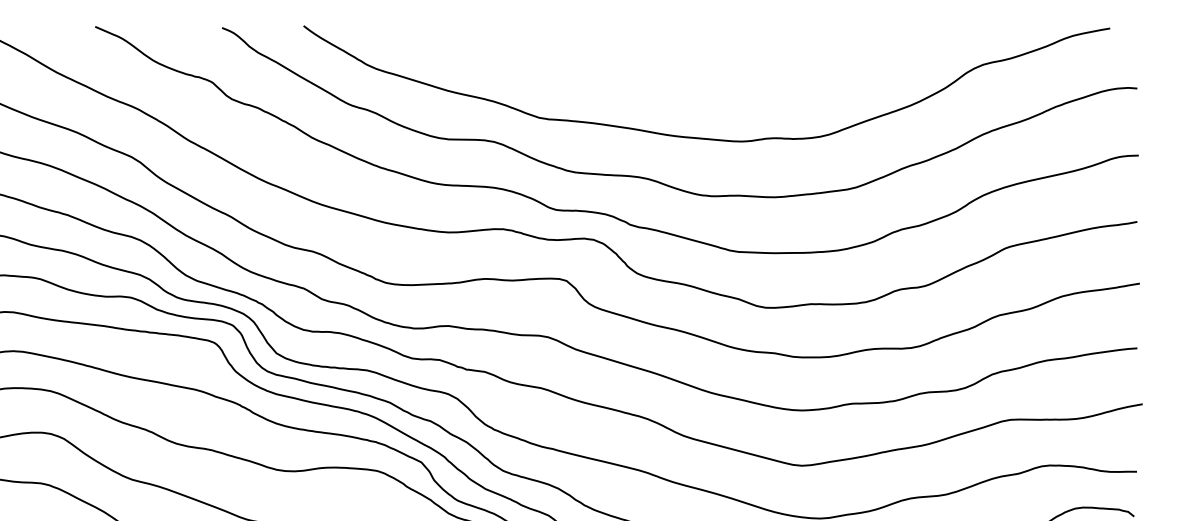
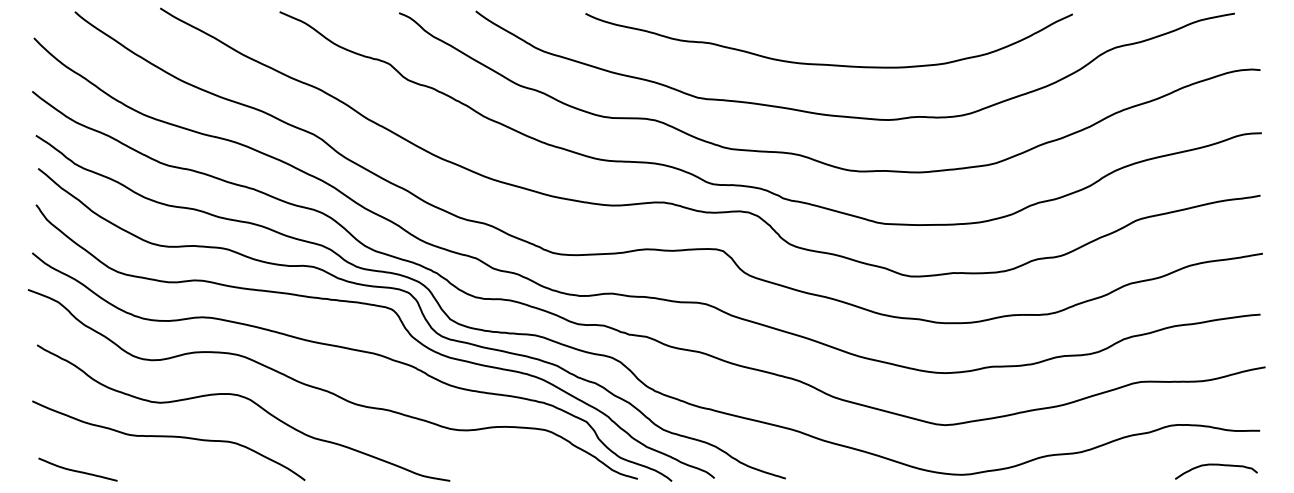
curve: (675, 81) -> (825, 63), added

